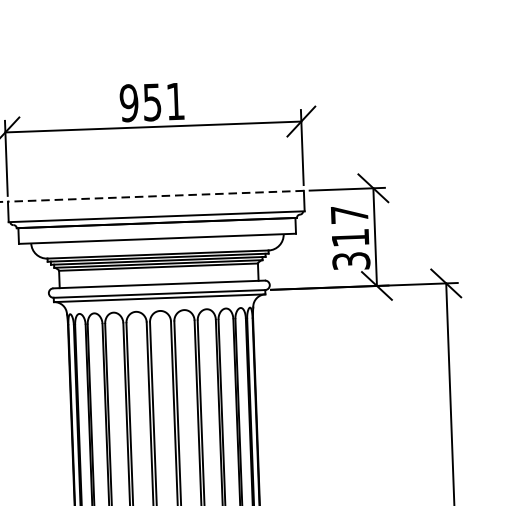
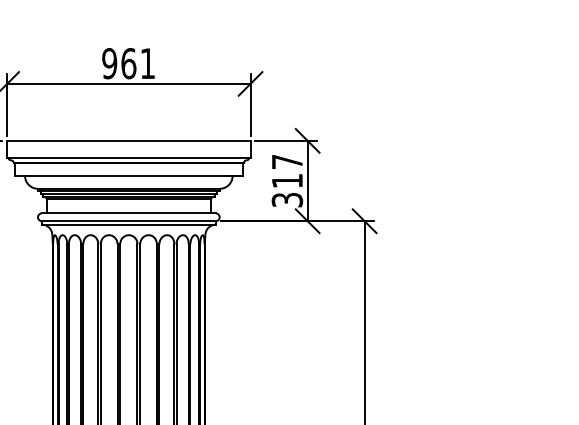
text: (152, 102) -> (128, 63), 951 -> 961
line: (155, 195) -> (128, 140), dashed -> solid

